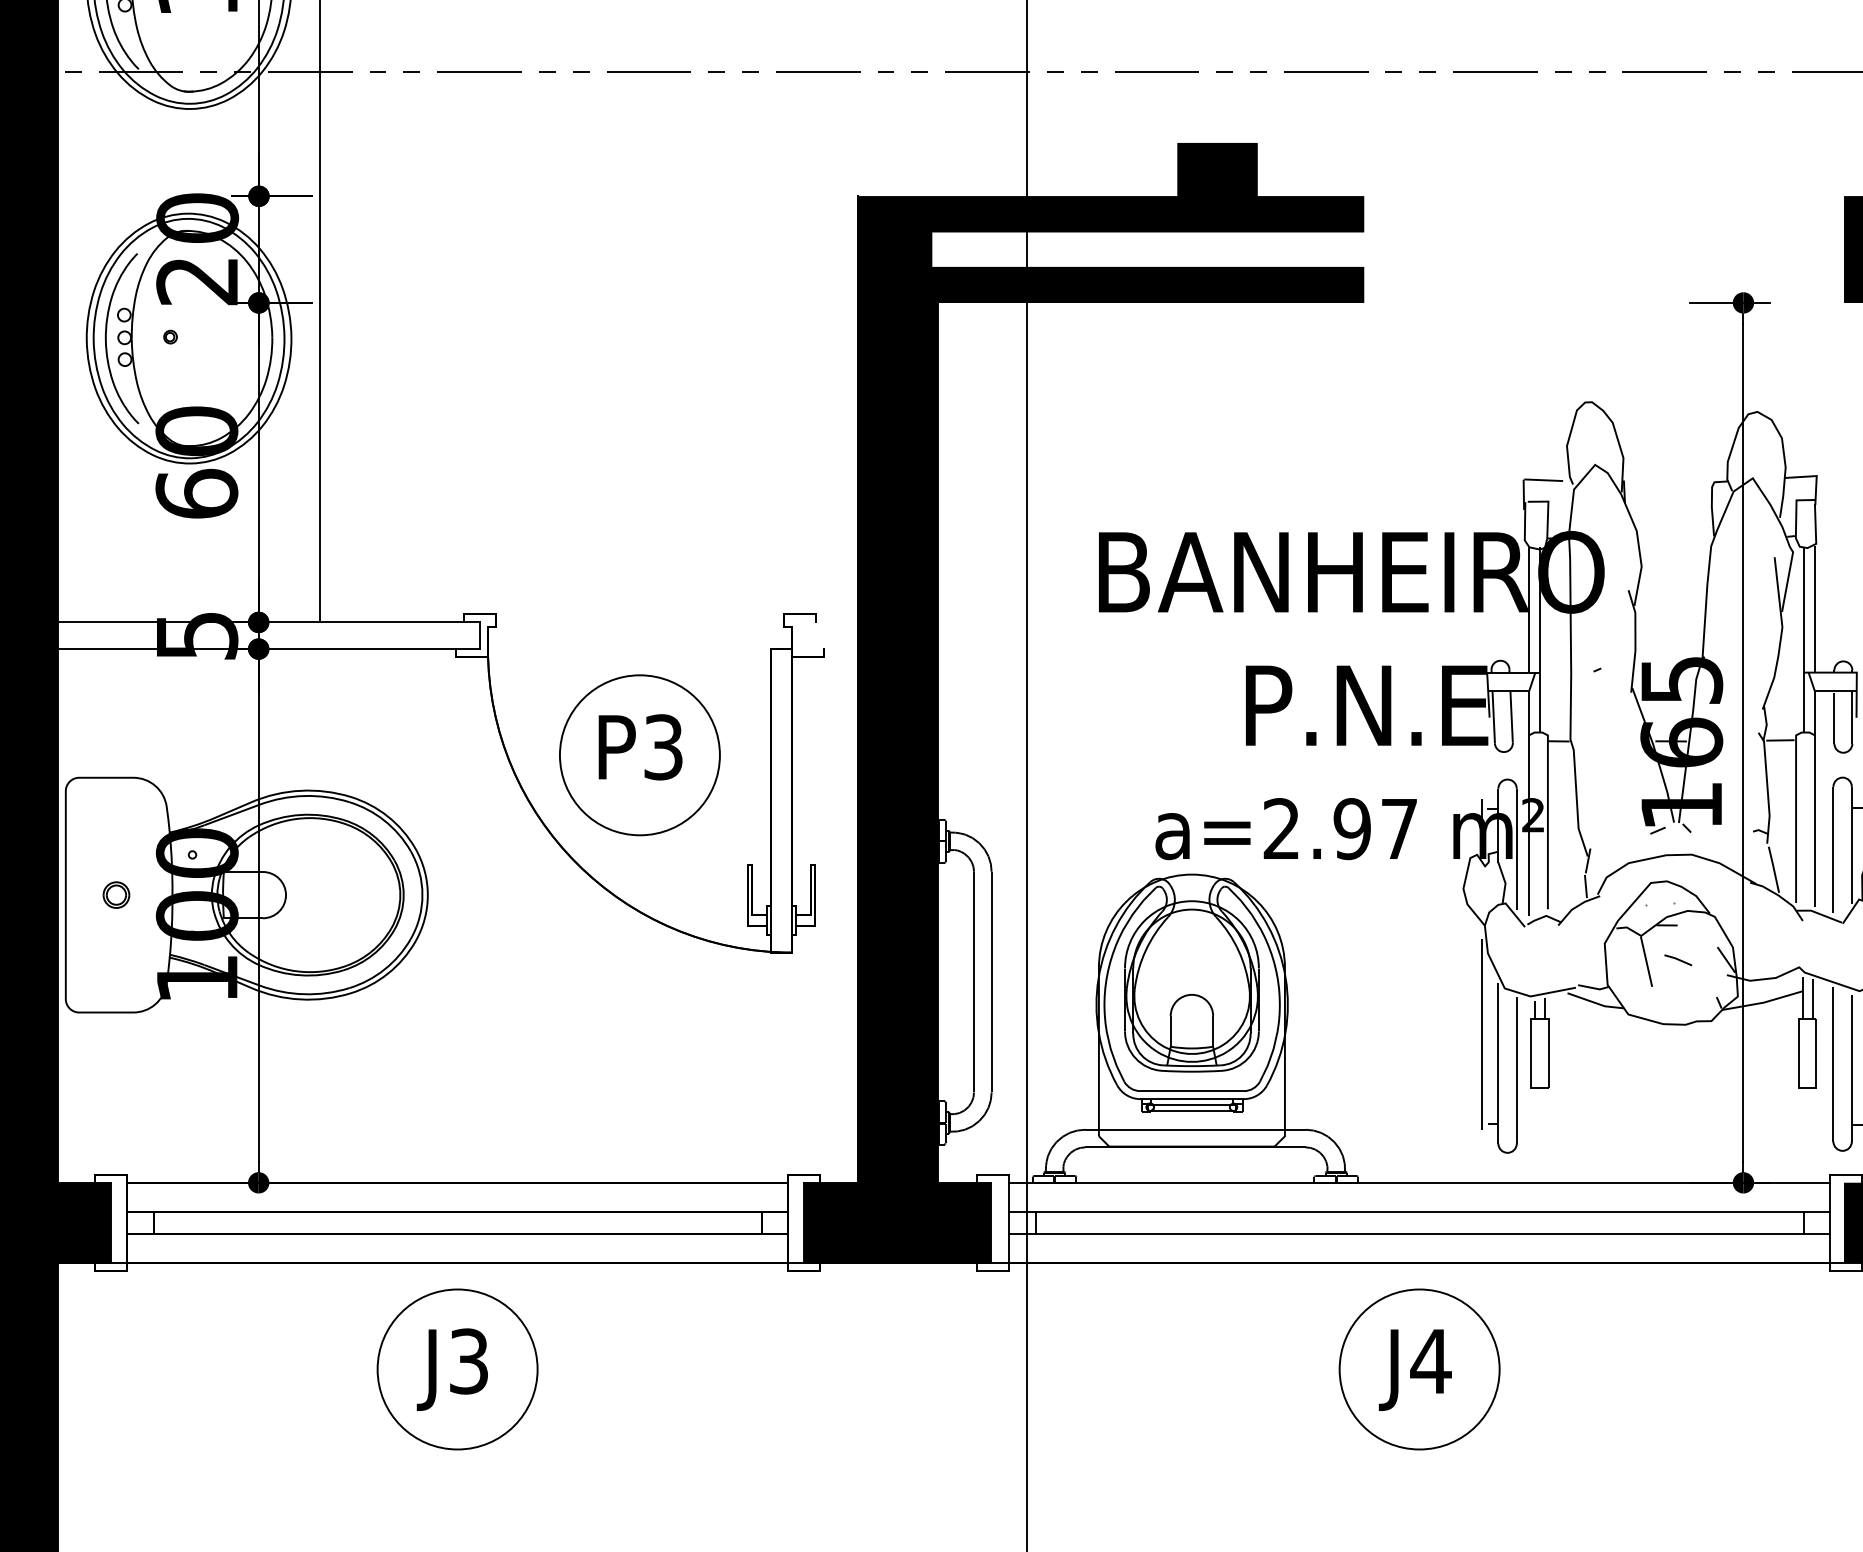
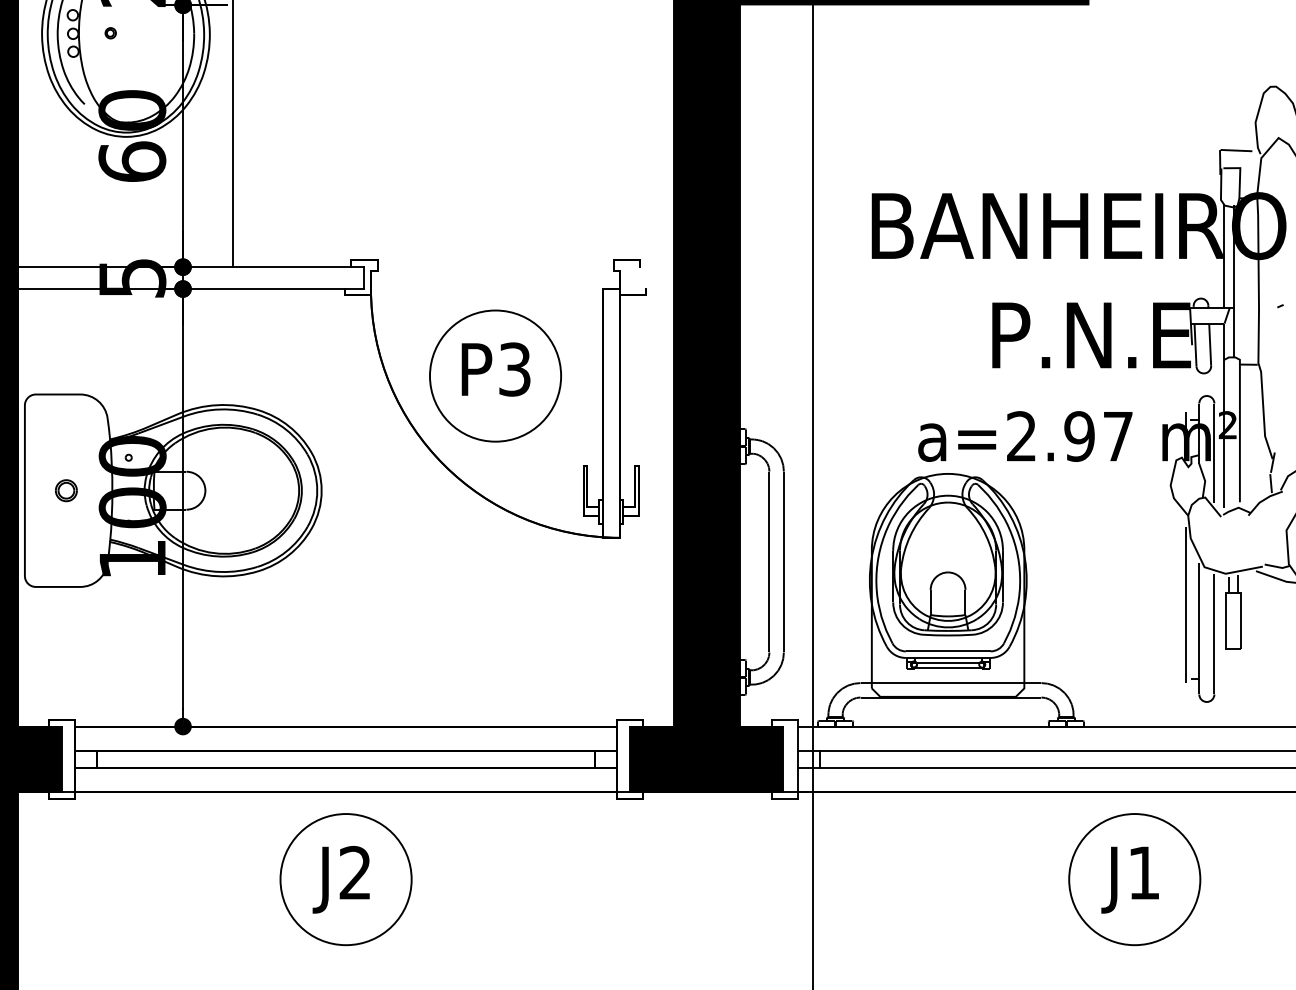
text: (468, 1361) -> (355, 873), J3 -> J2
text: (1430, 1361) -> (1143, 873), J4 -> J1

